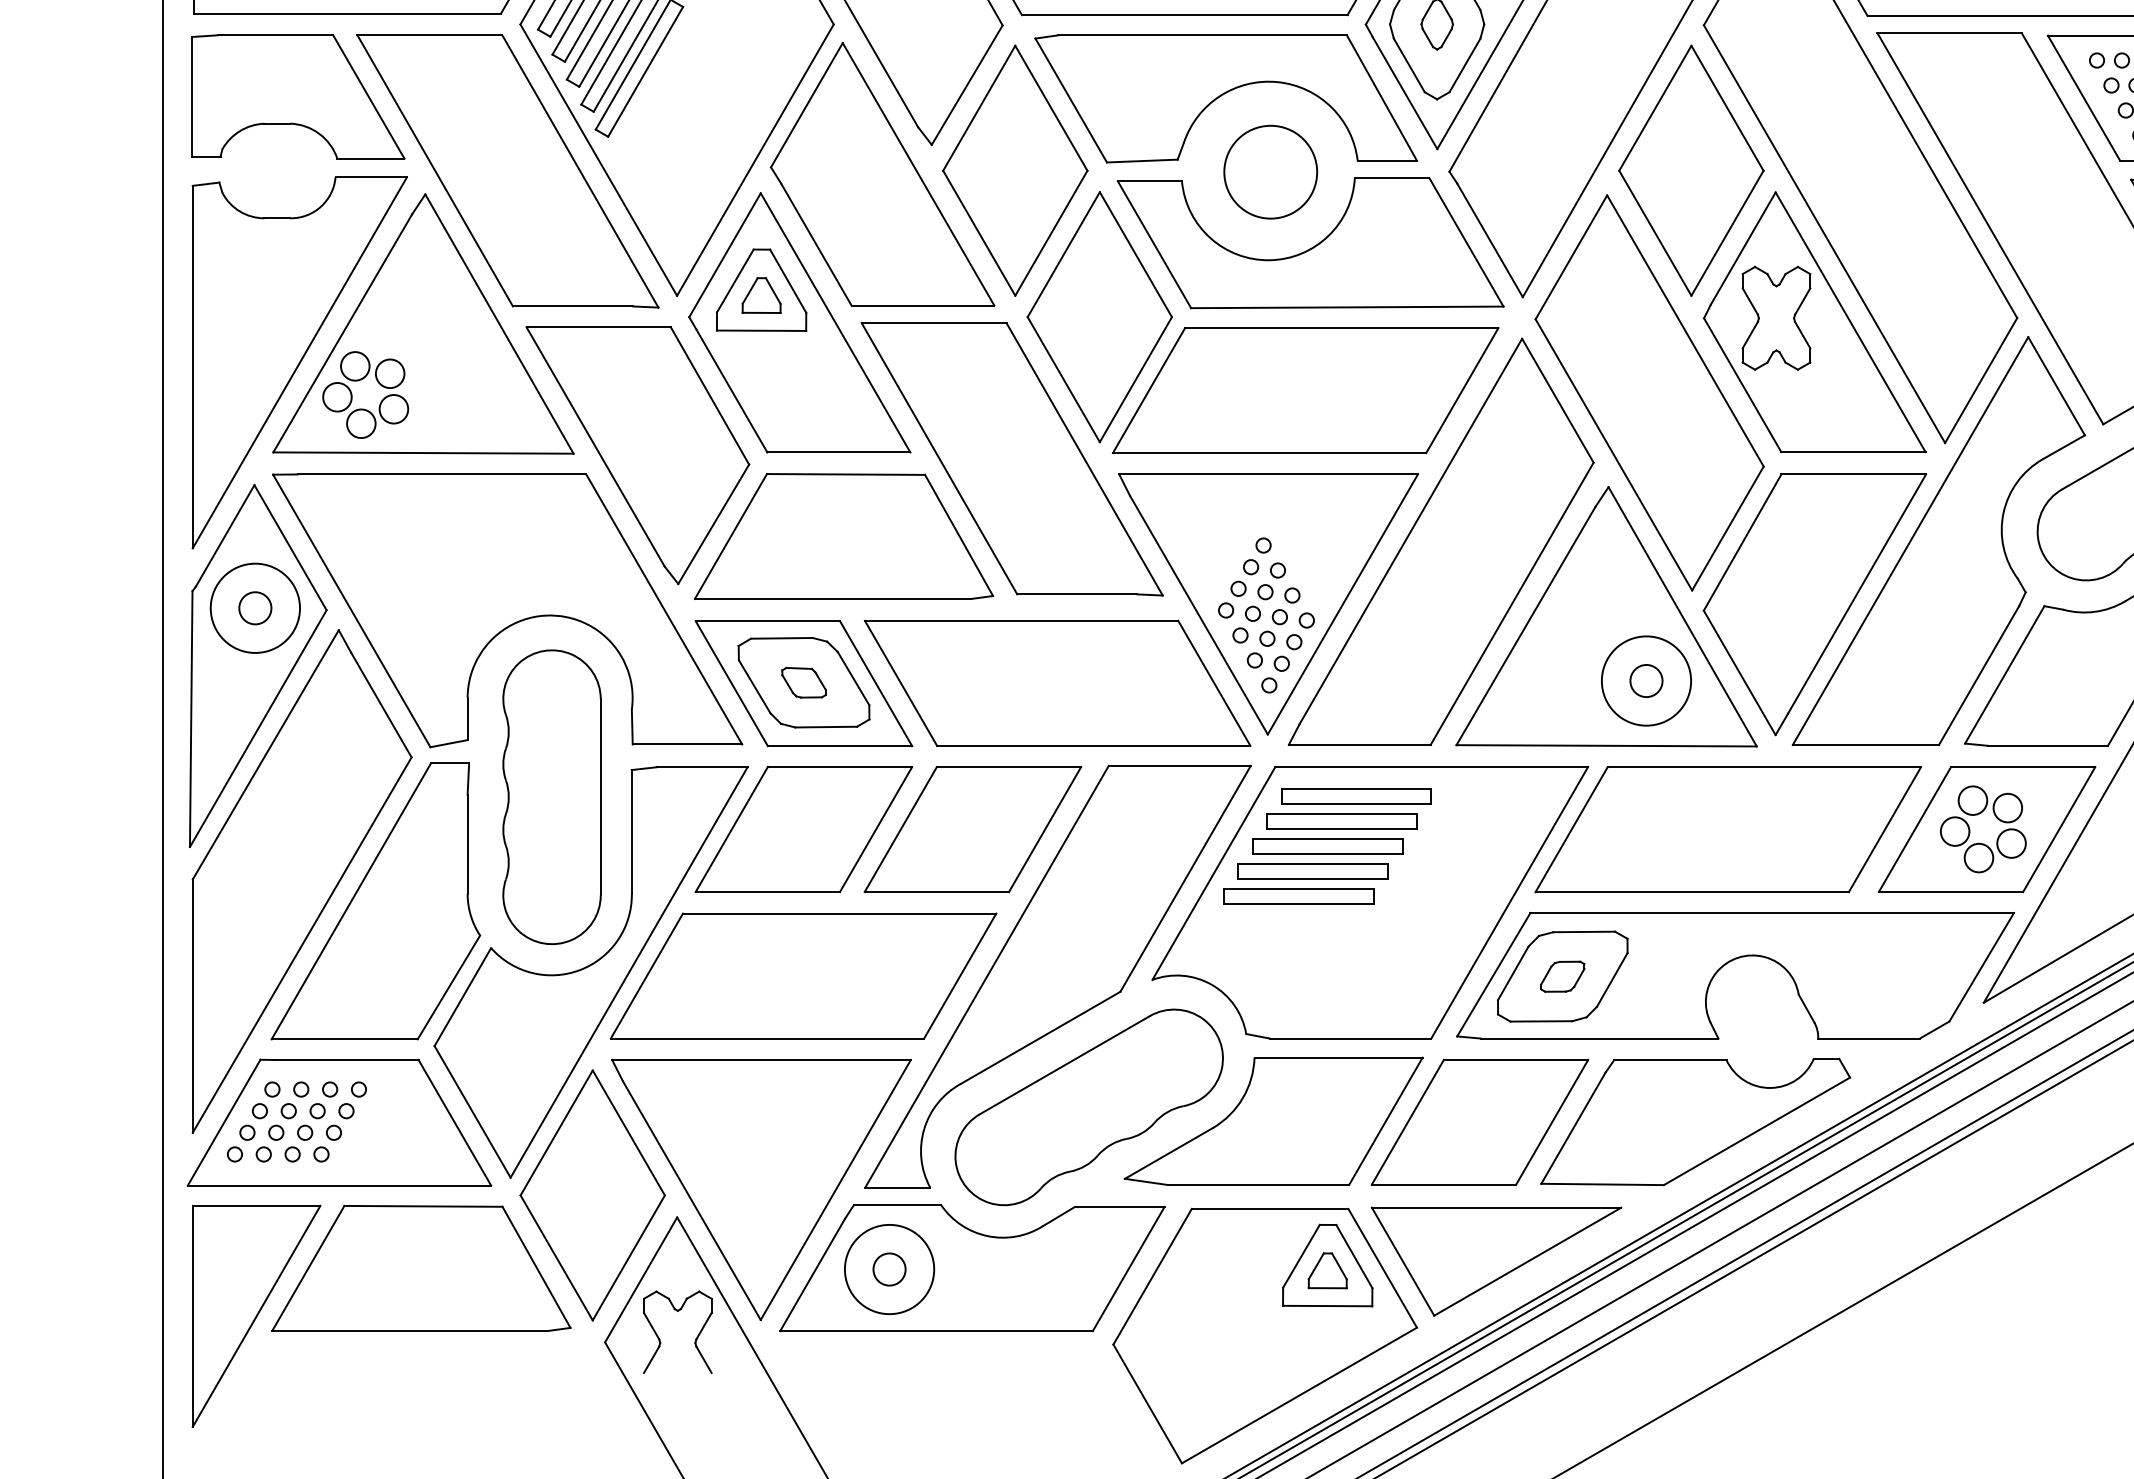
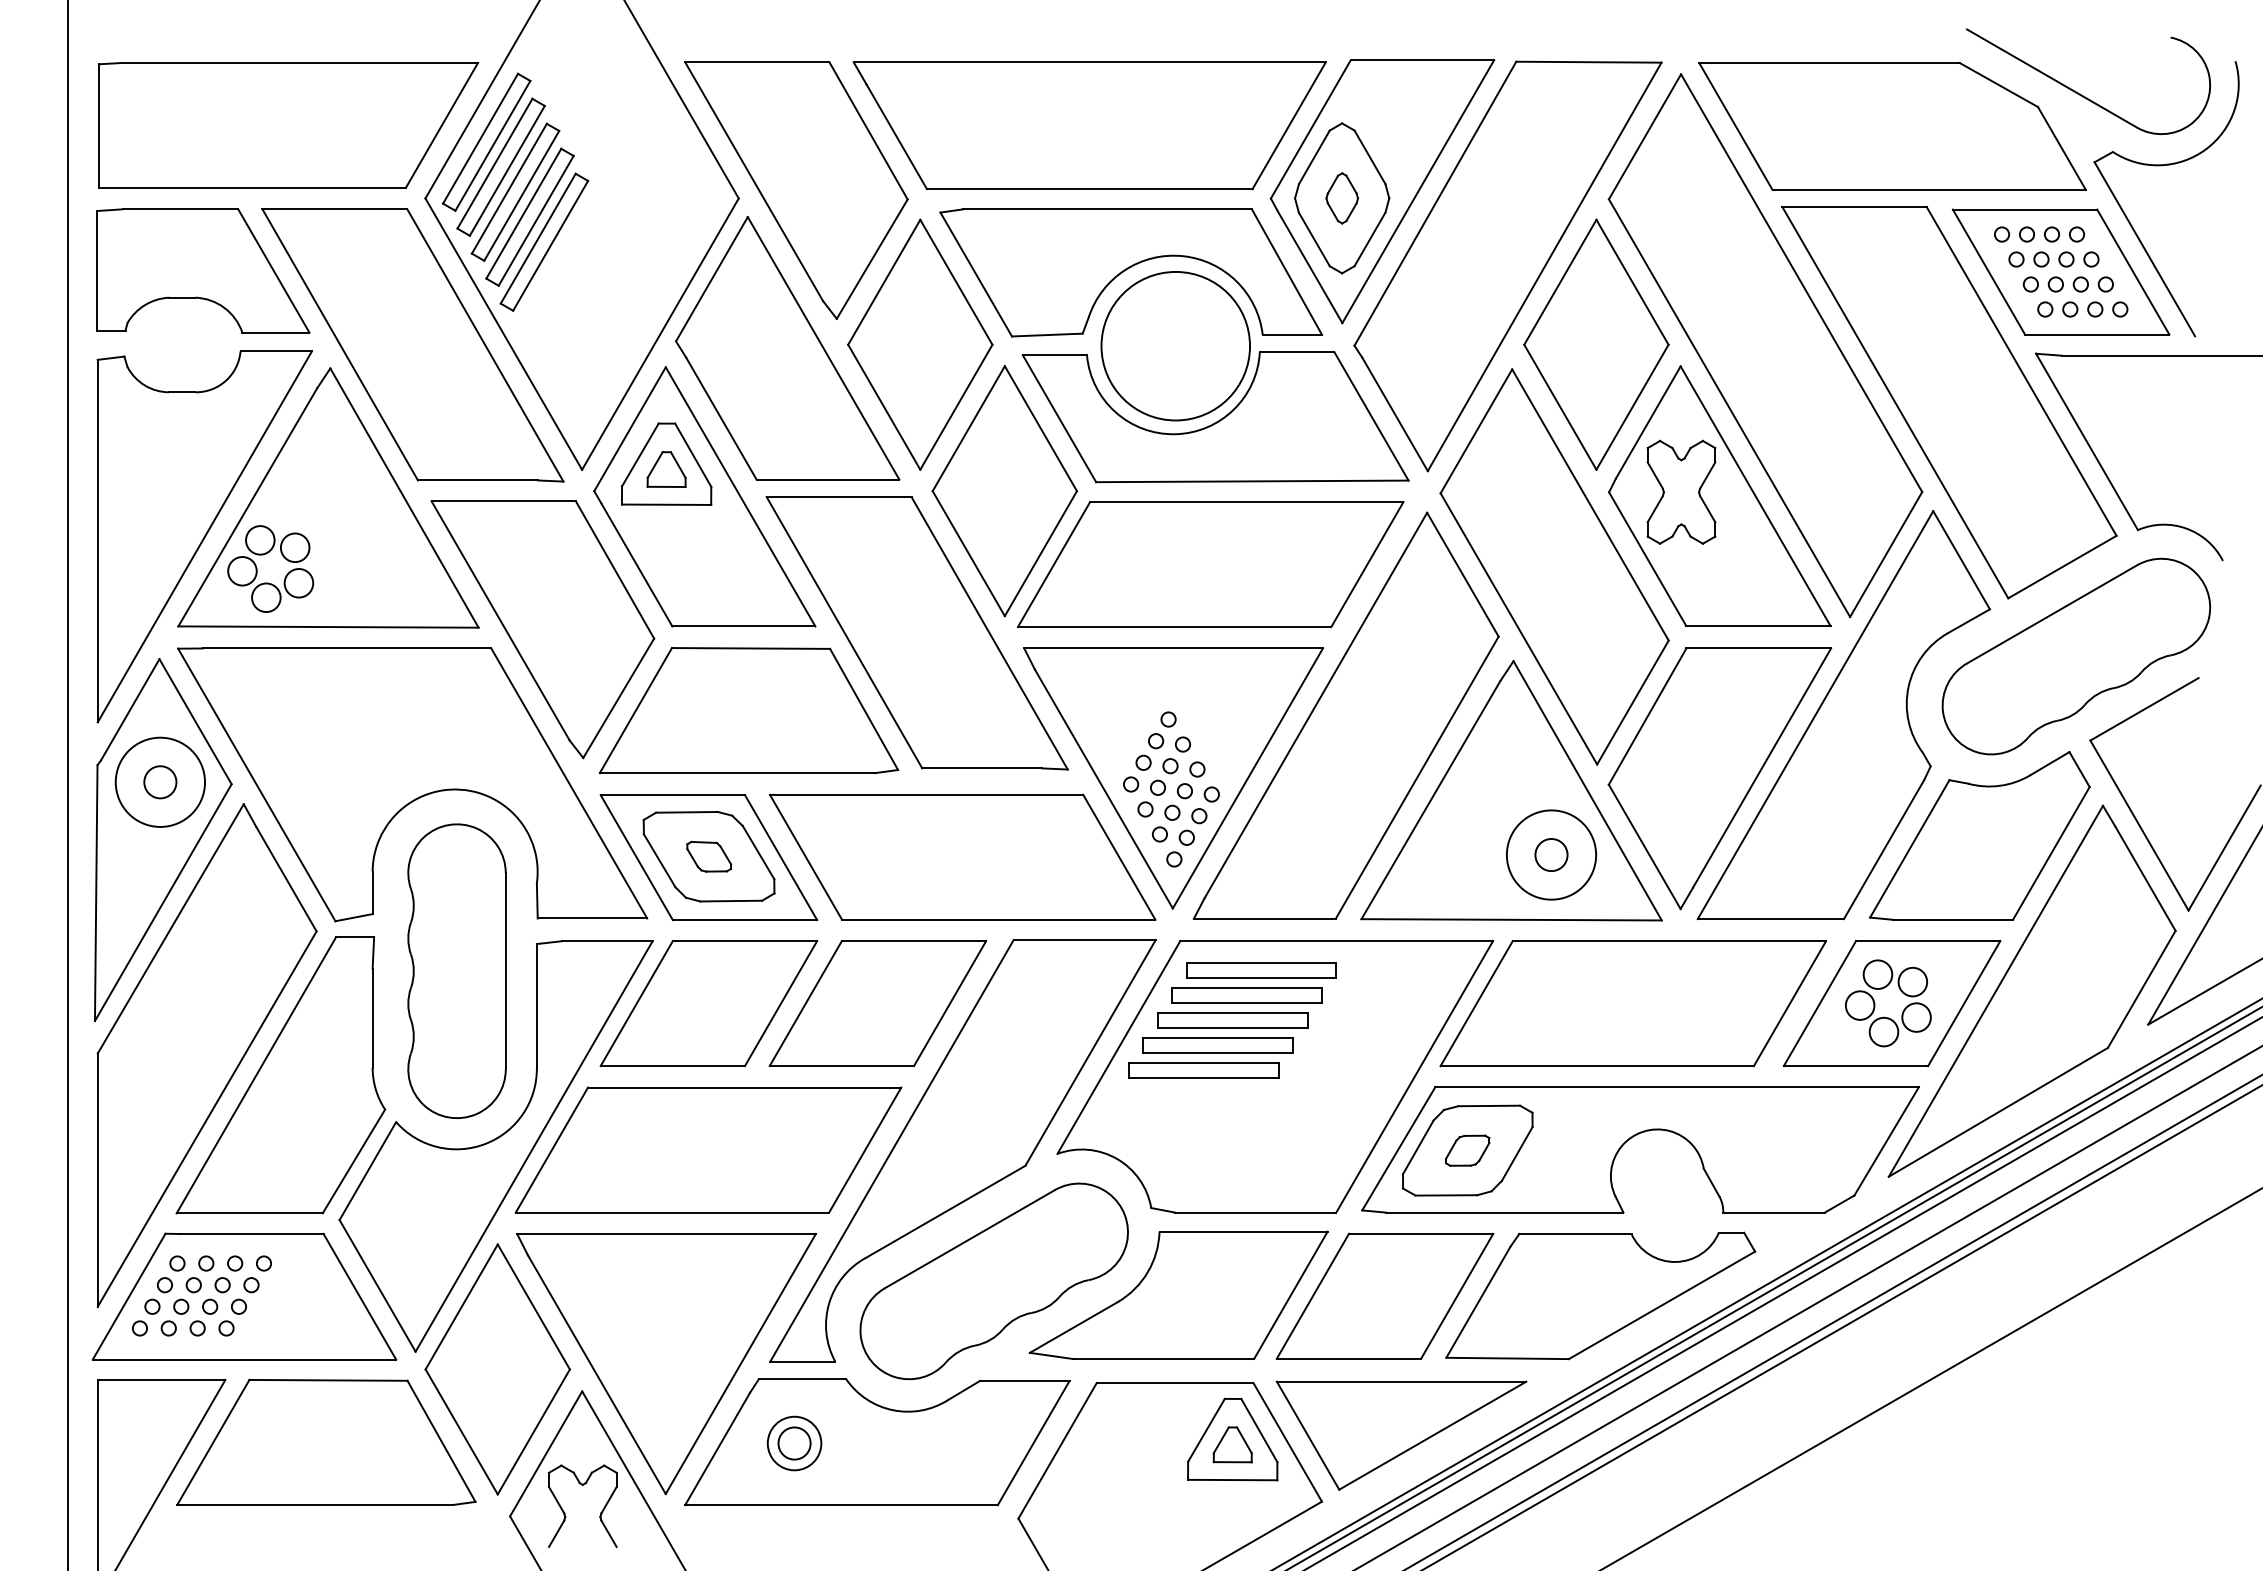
circle: (1270, 171) -> (1175, 345), size x1.6
circle: (889, 1269) -> (794, 1443), size x0.6

